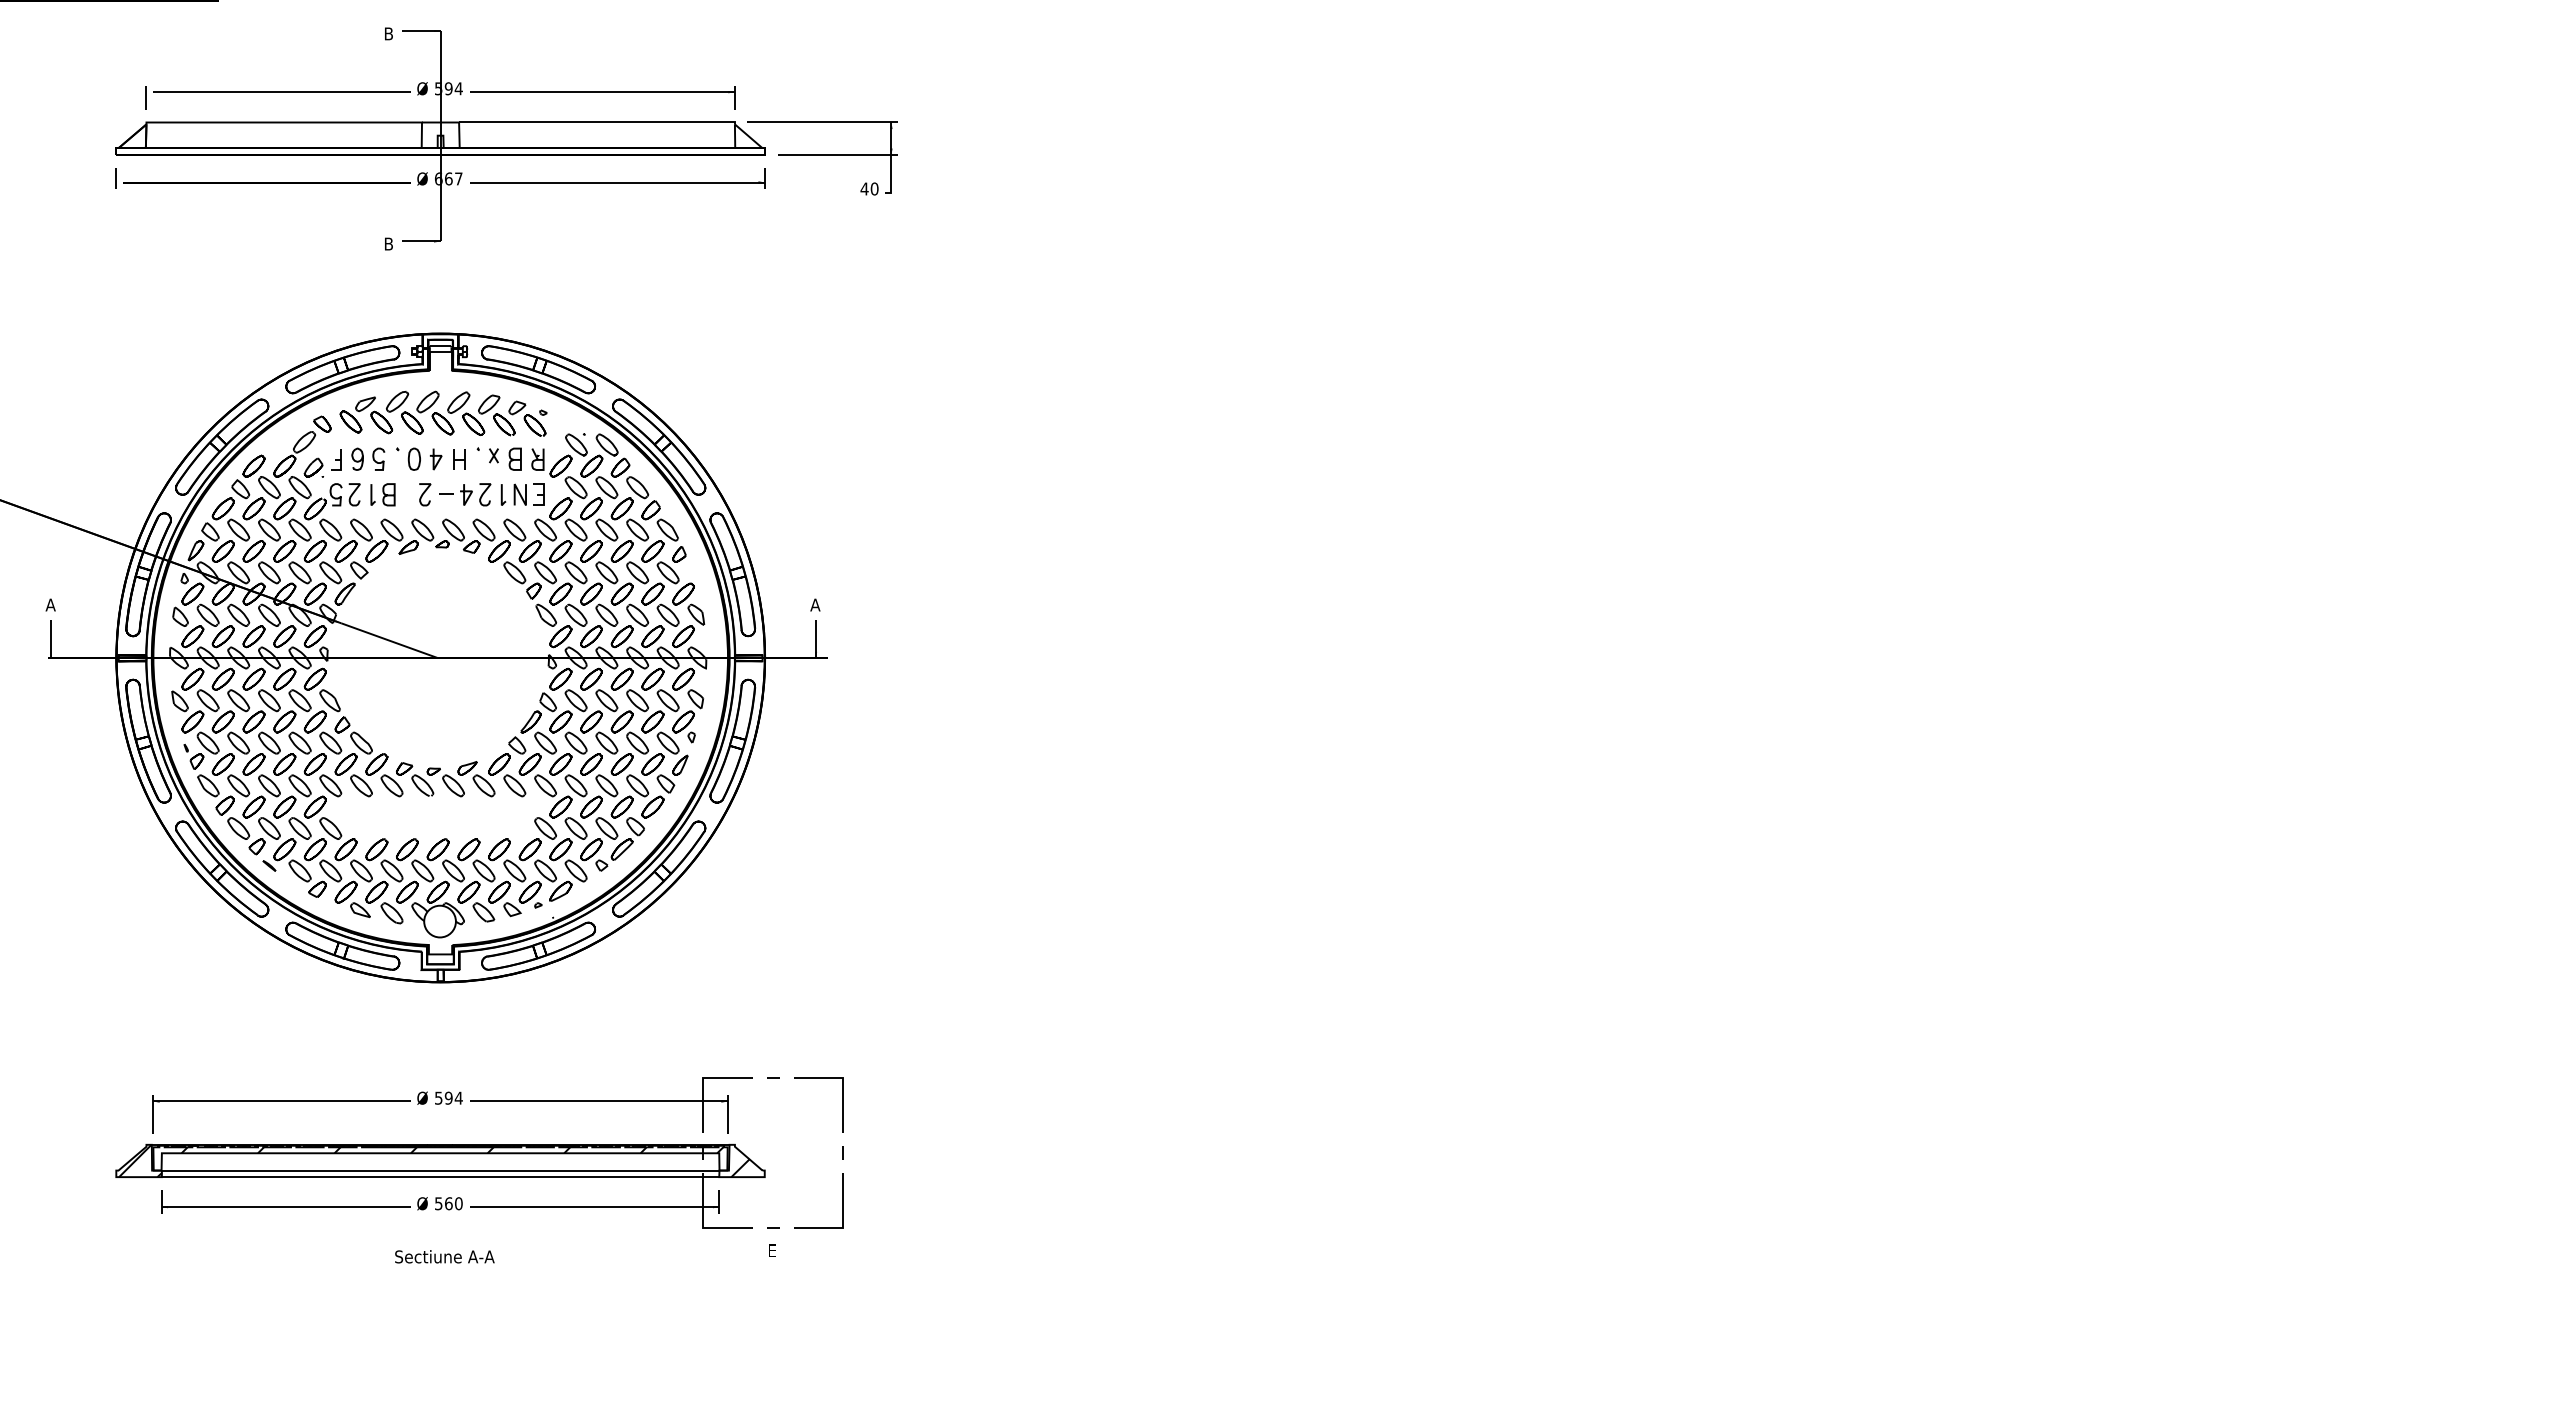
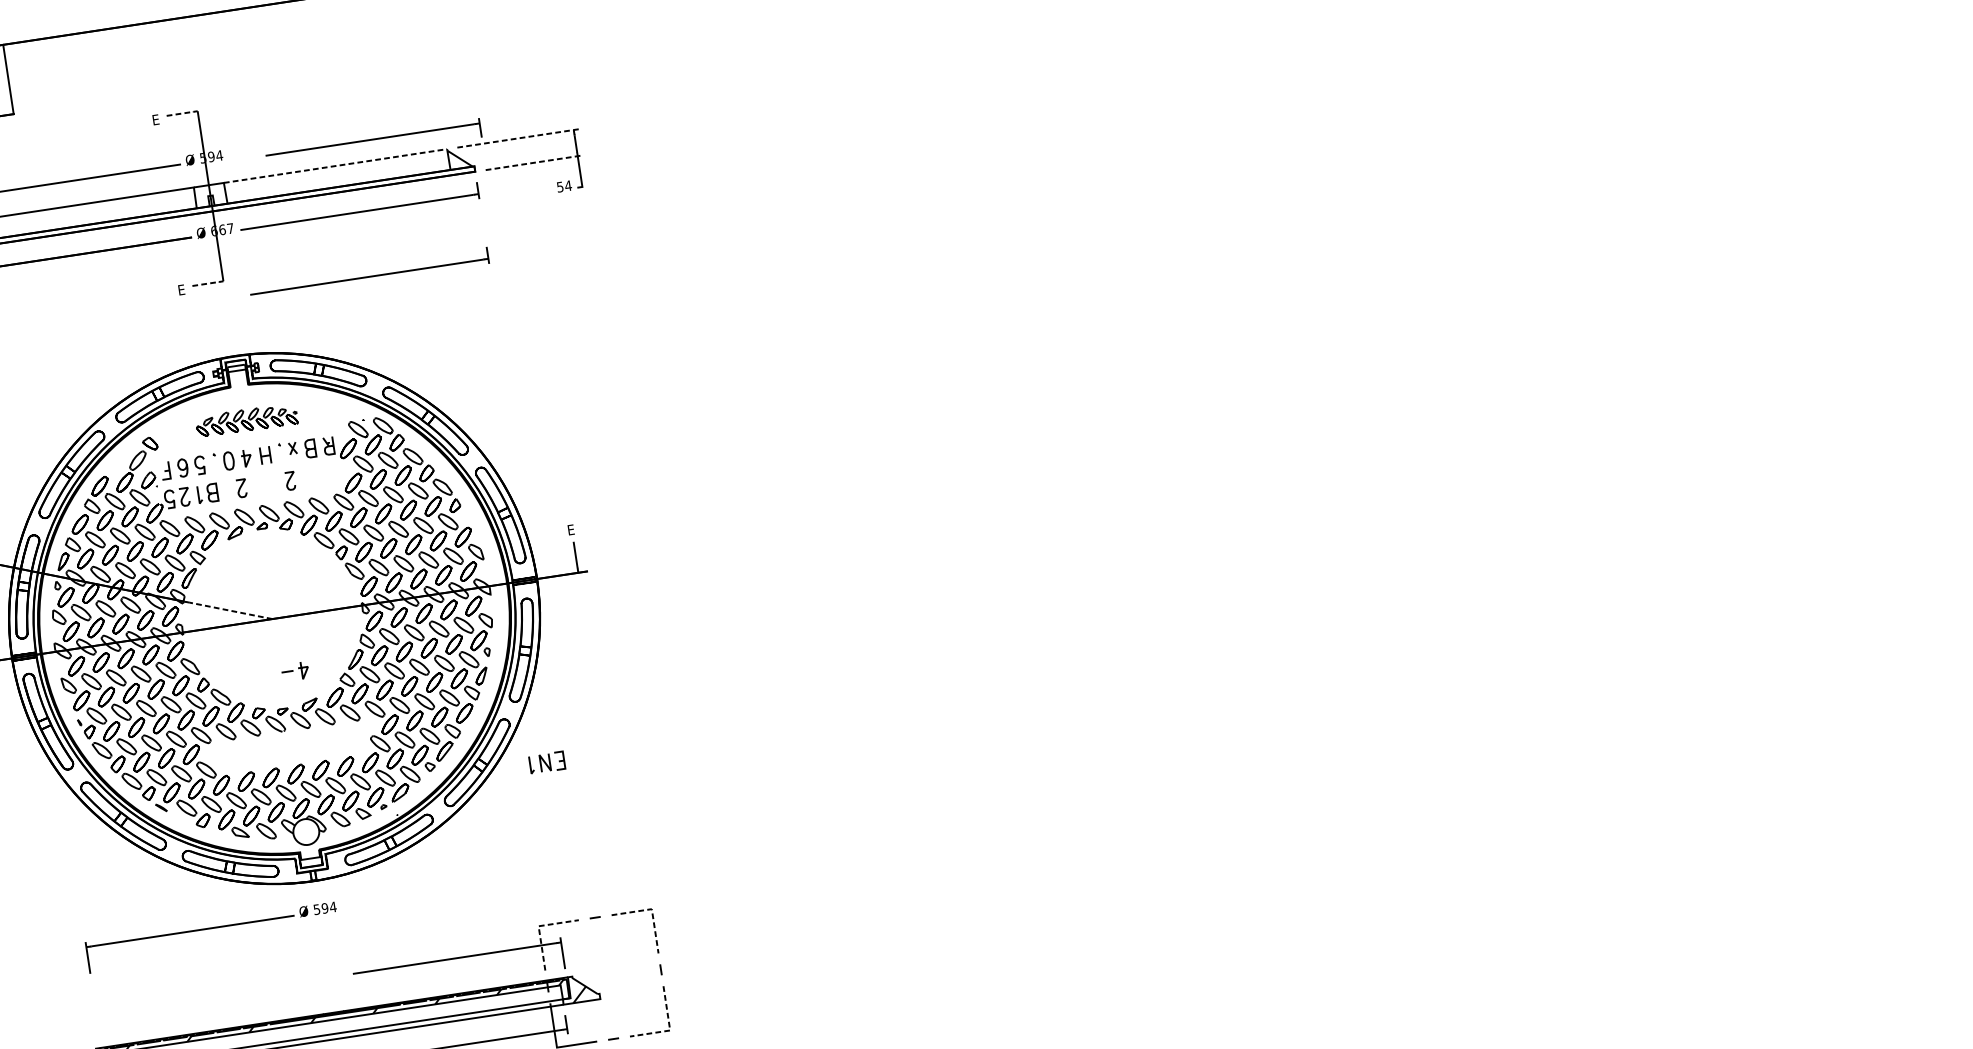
line: (421, 31) -> (182, 113), solid -> dashed
text: (388, 33) -> (155, 119), B -> E
part: (602, 97) -> (373, 143), moved
line: (599, 122) -> (337, 165), solid -> dashed
line: (823, 122) -> (518, 138), solid -> dashed
line: (838, 154) -> (534, 162), solid -> dashed
text: (869, 188) -> (564, 186), 40 -> 54
line: (421, 241) -> (208, 283), solid -> dashed
text: (388, 243) -> (181, 289), B -> E
part: (617, 258) -> (368, 273), added
part: (443, 413) -> (246, 420), size x0.6
part: (455, 494) -> (294, 671), moved
part: (522, 494) -> (547, 762), moved
text: (815, 604) -> (571, 529), A -> E
line: (389, 640) -> (230, 610), solid -> dashed
line: (703, 1079) -> (538, 927), solid -> dashed
line: (843, 1079) -> (652, 910), solid -> dashed
part: (307, 1101) -> (211, 928), moved
line: (843, 1225) -> (670, 1028), solid -> dashed

